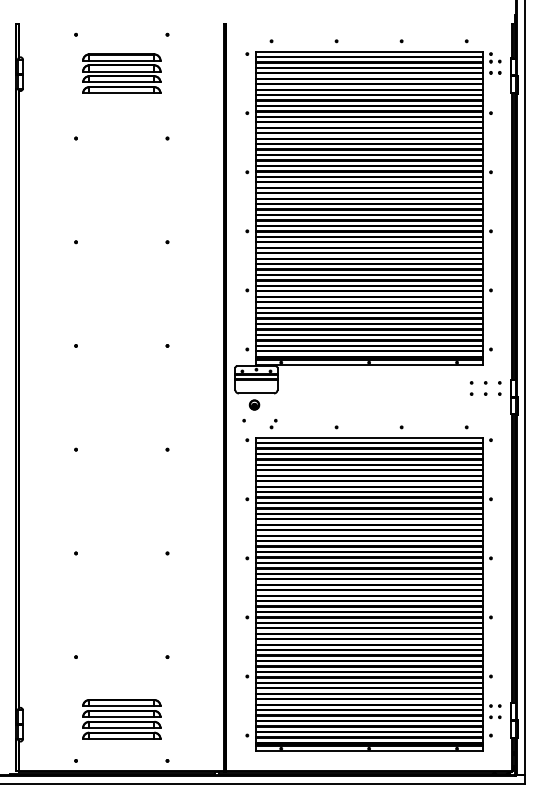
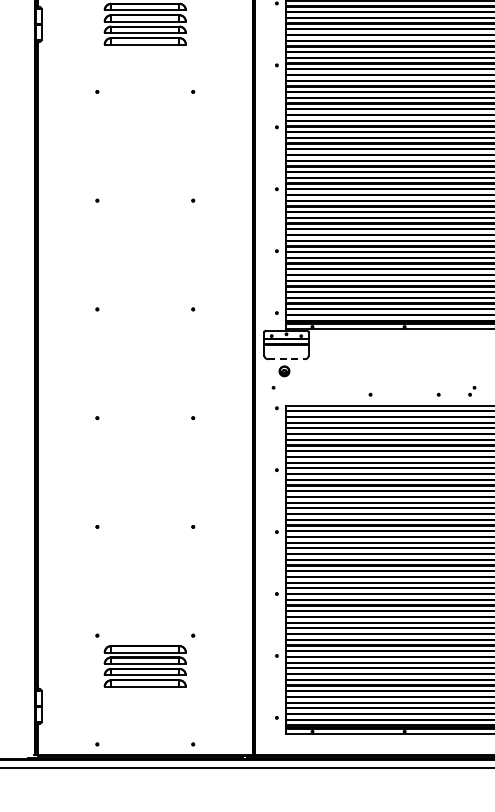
line: (256, 393) -> (286, 359), solid -> dashed
part: (273, 423) -> (472, 390), moved
part: (121, 719) -> (145, 666), moved

